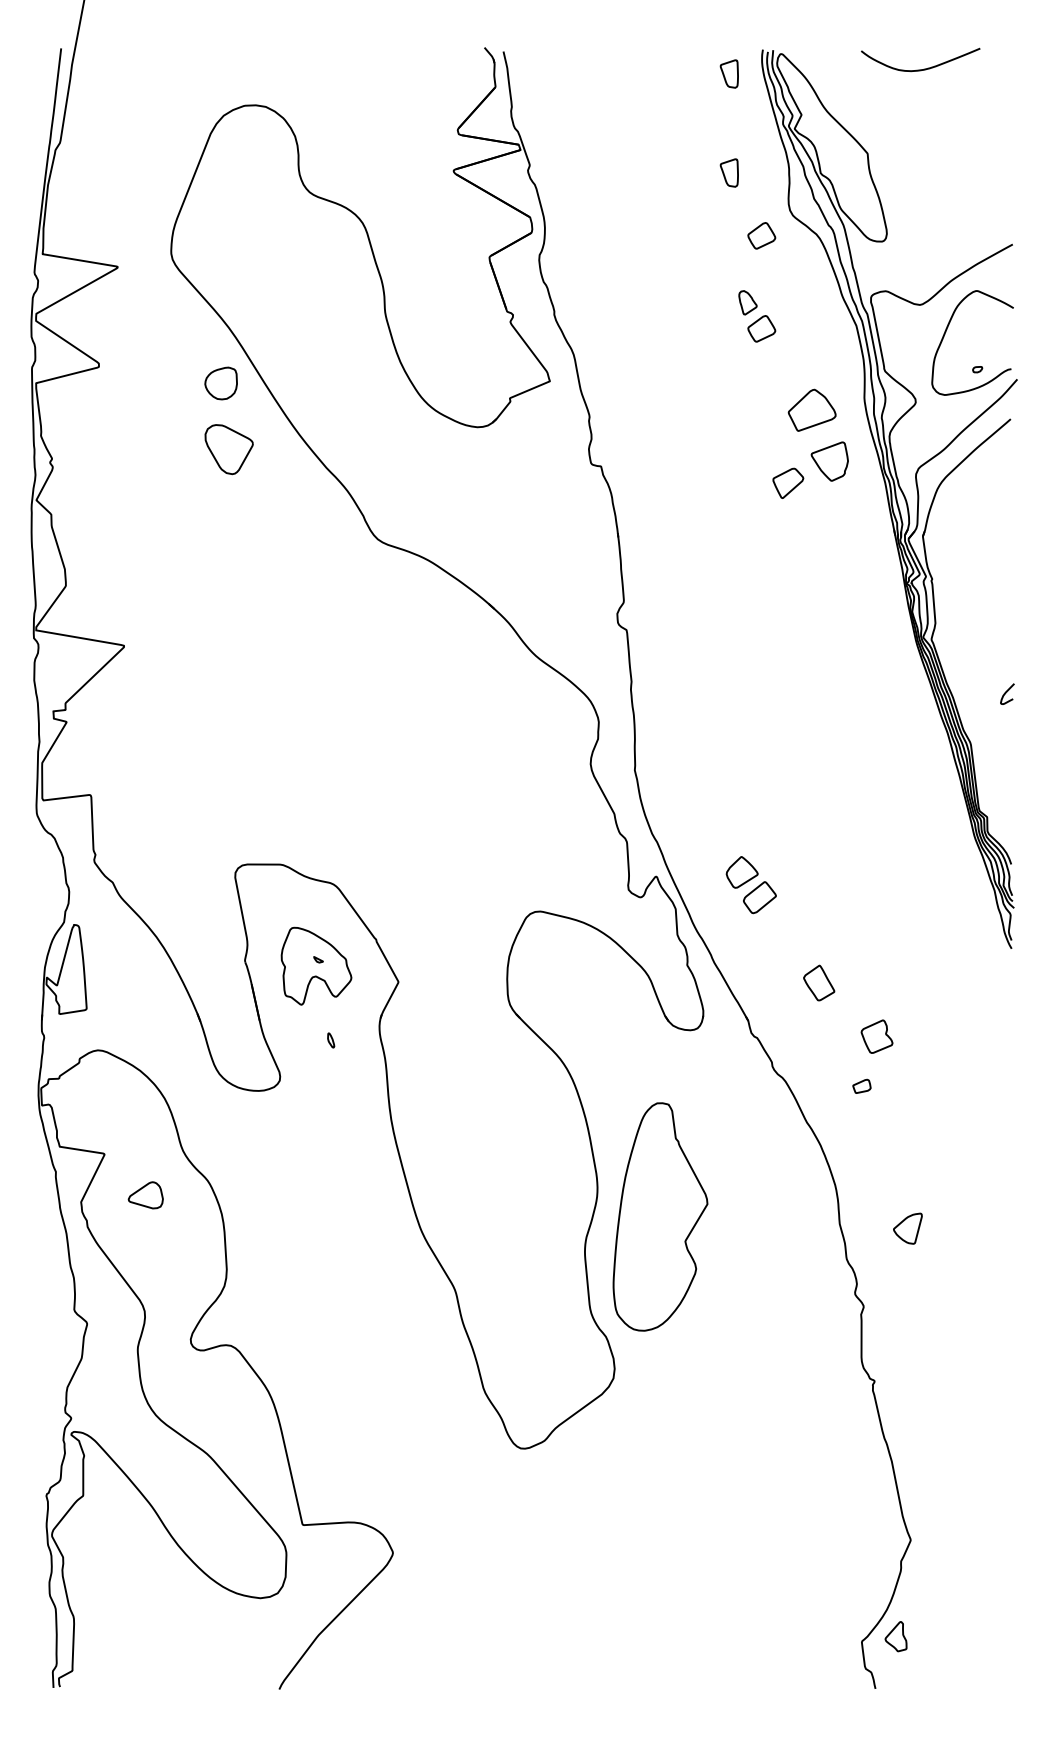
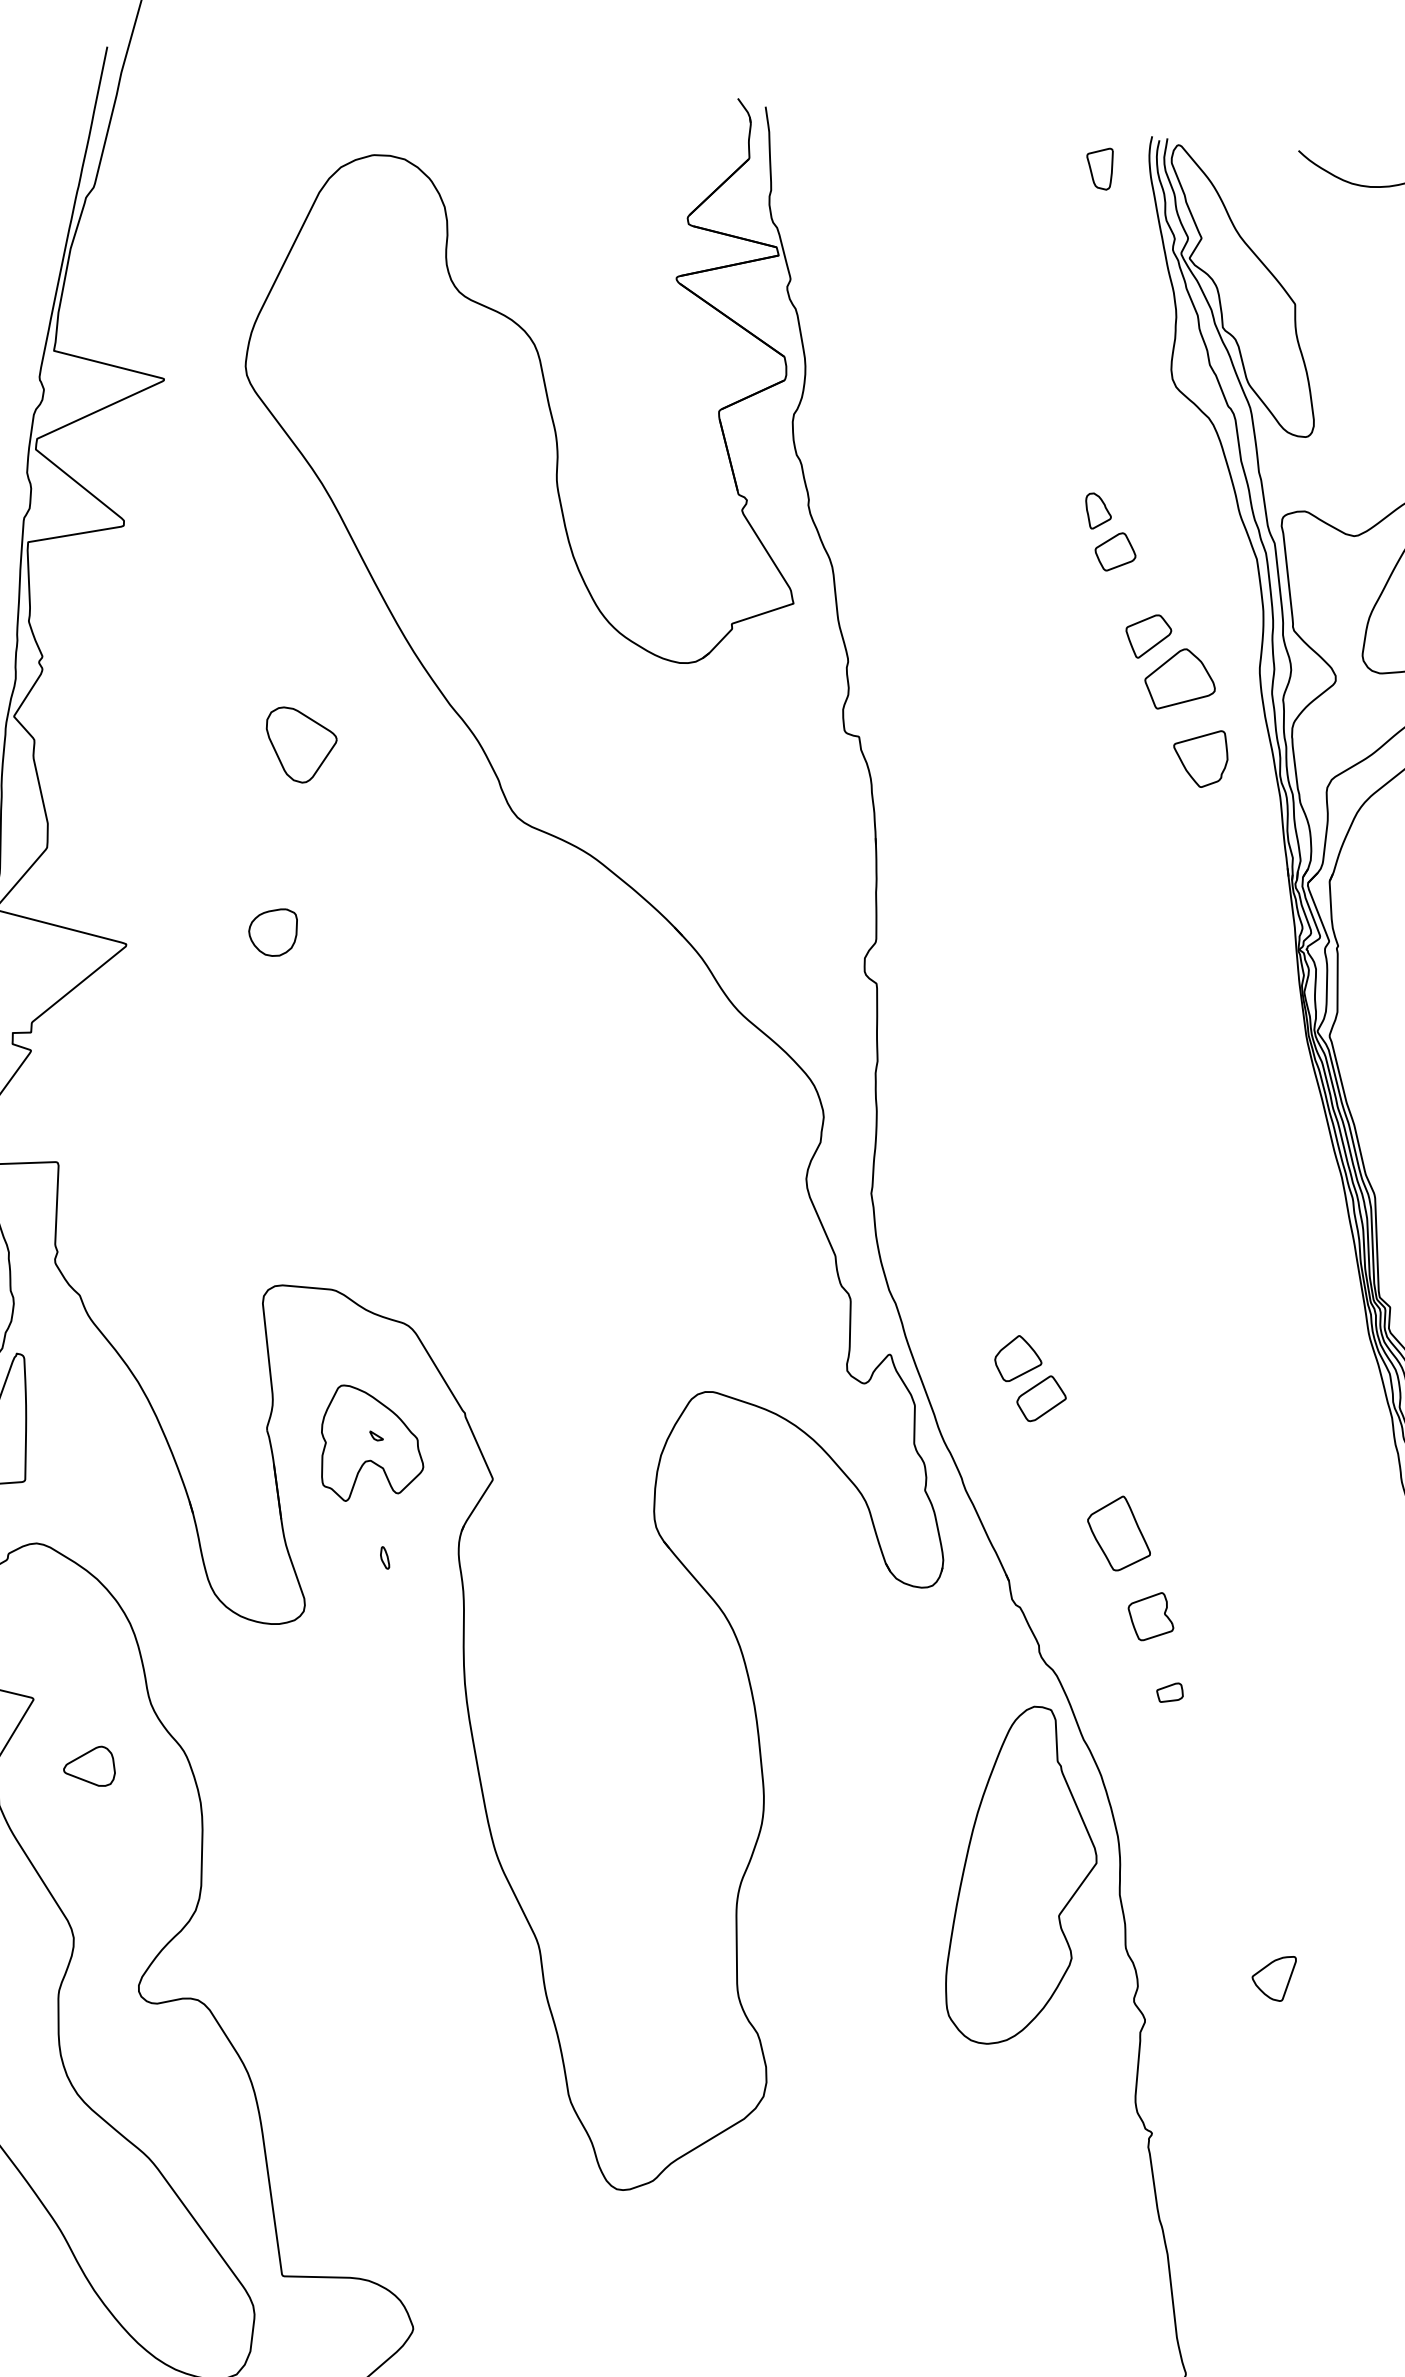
part: (728, 172) -> (1085, 314), removed
part: (761, 235) -> (1126, 412), removed
part: (220, 383) -> (271, 932), moved
part: (228, 449) -> (299, 745), moved
part: (788, 482) -> (1148, 635), moved
part: (818, 982) -> (1118, 1532), size x1.43
part: (876, 1036) -> (1150, 1616), moved
part: (660, 1216) -> (1025, 1875), moved
part: (907, 1228) -> (1272, 1977), moved

